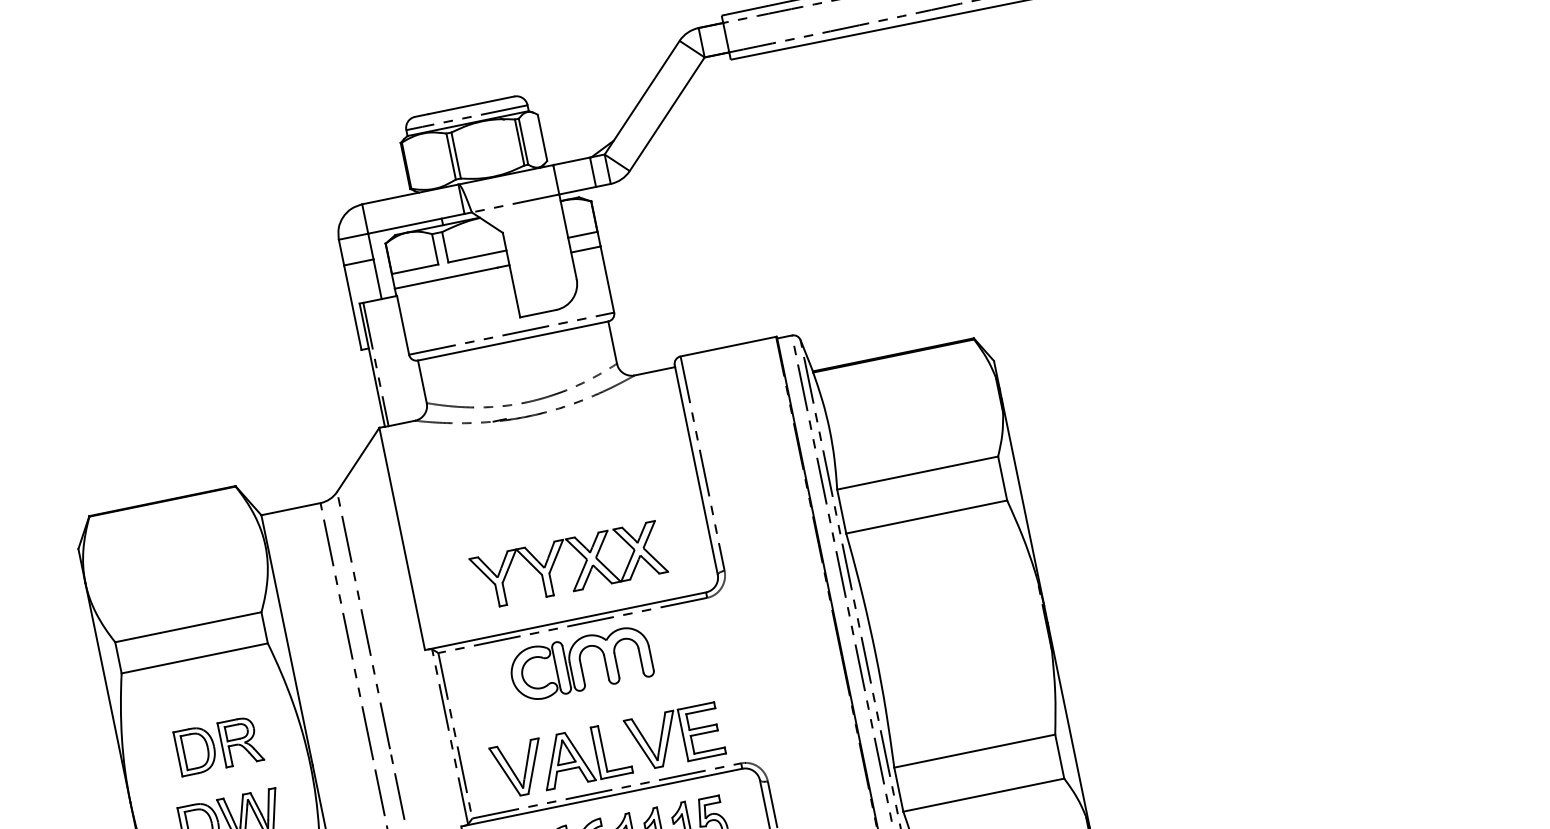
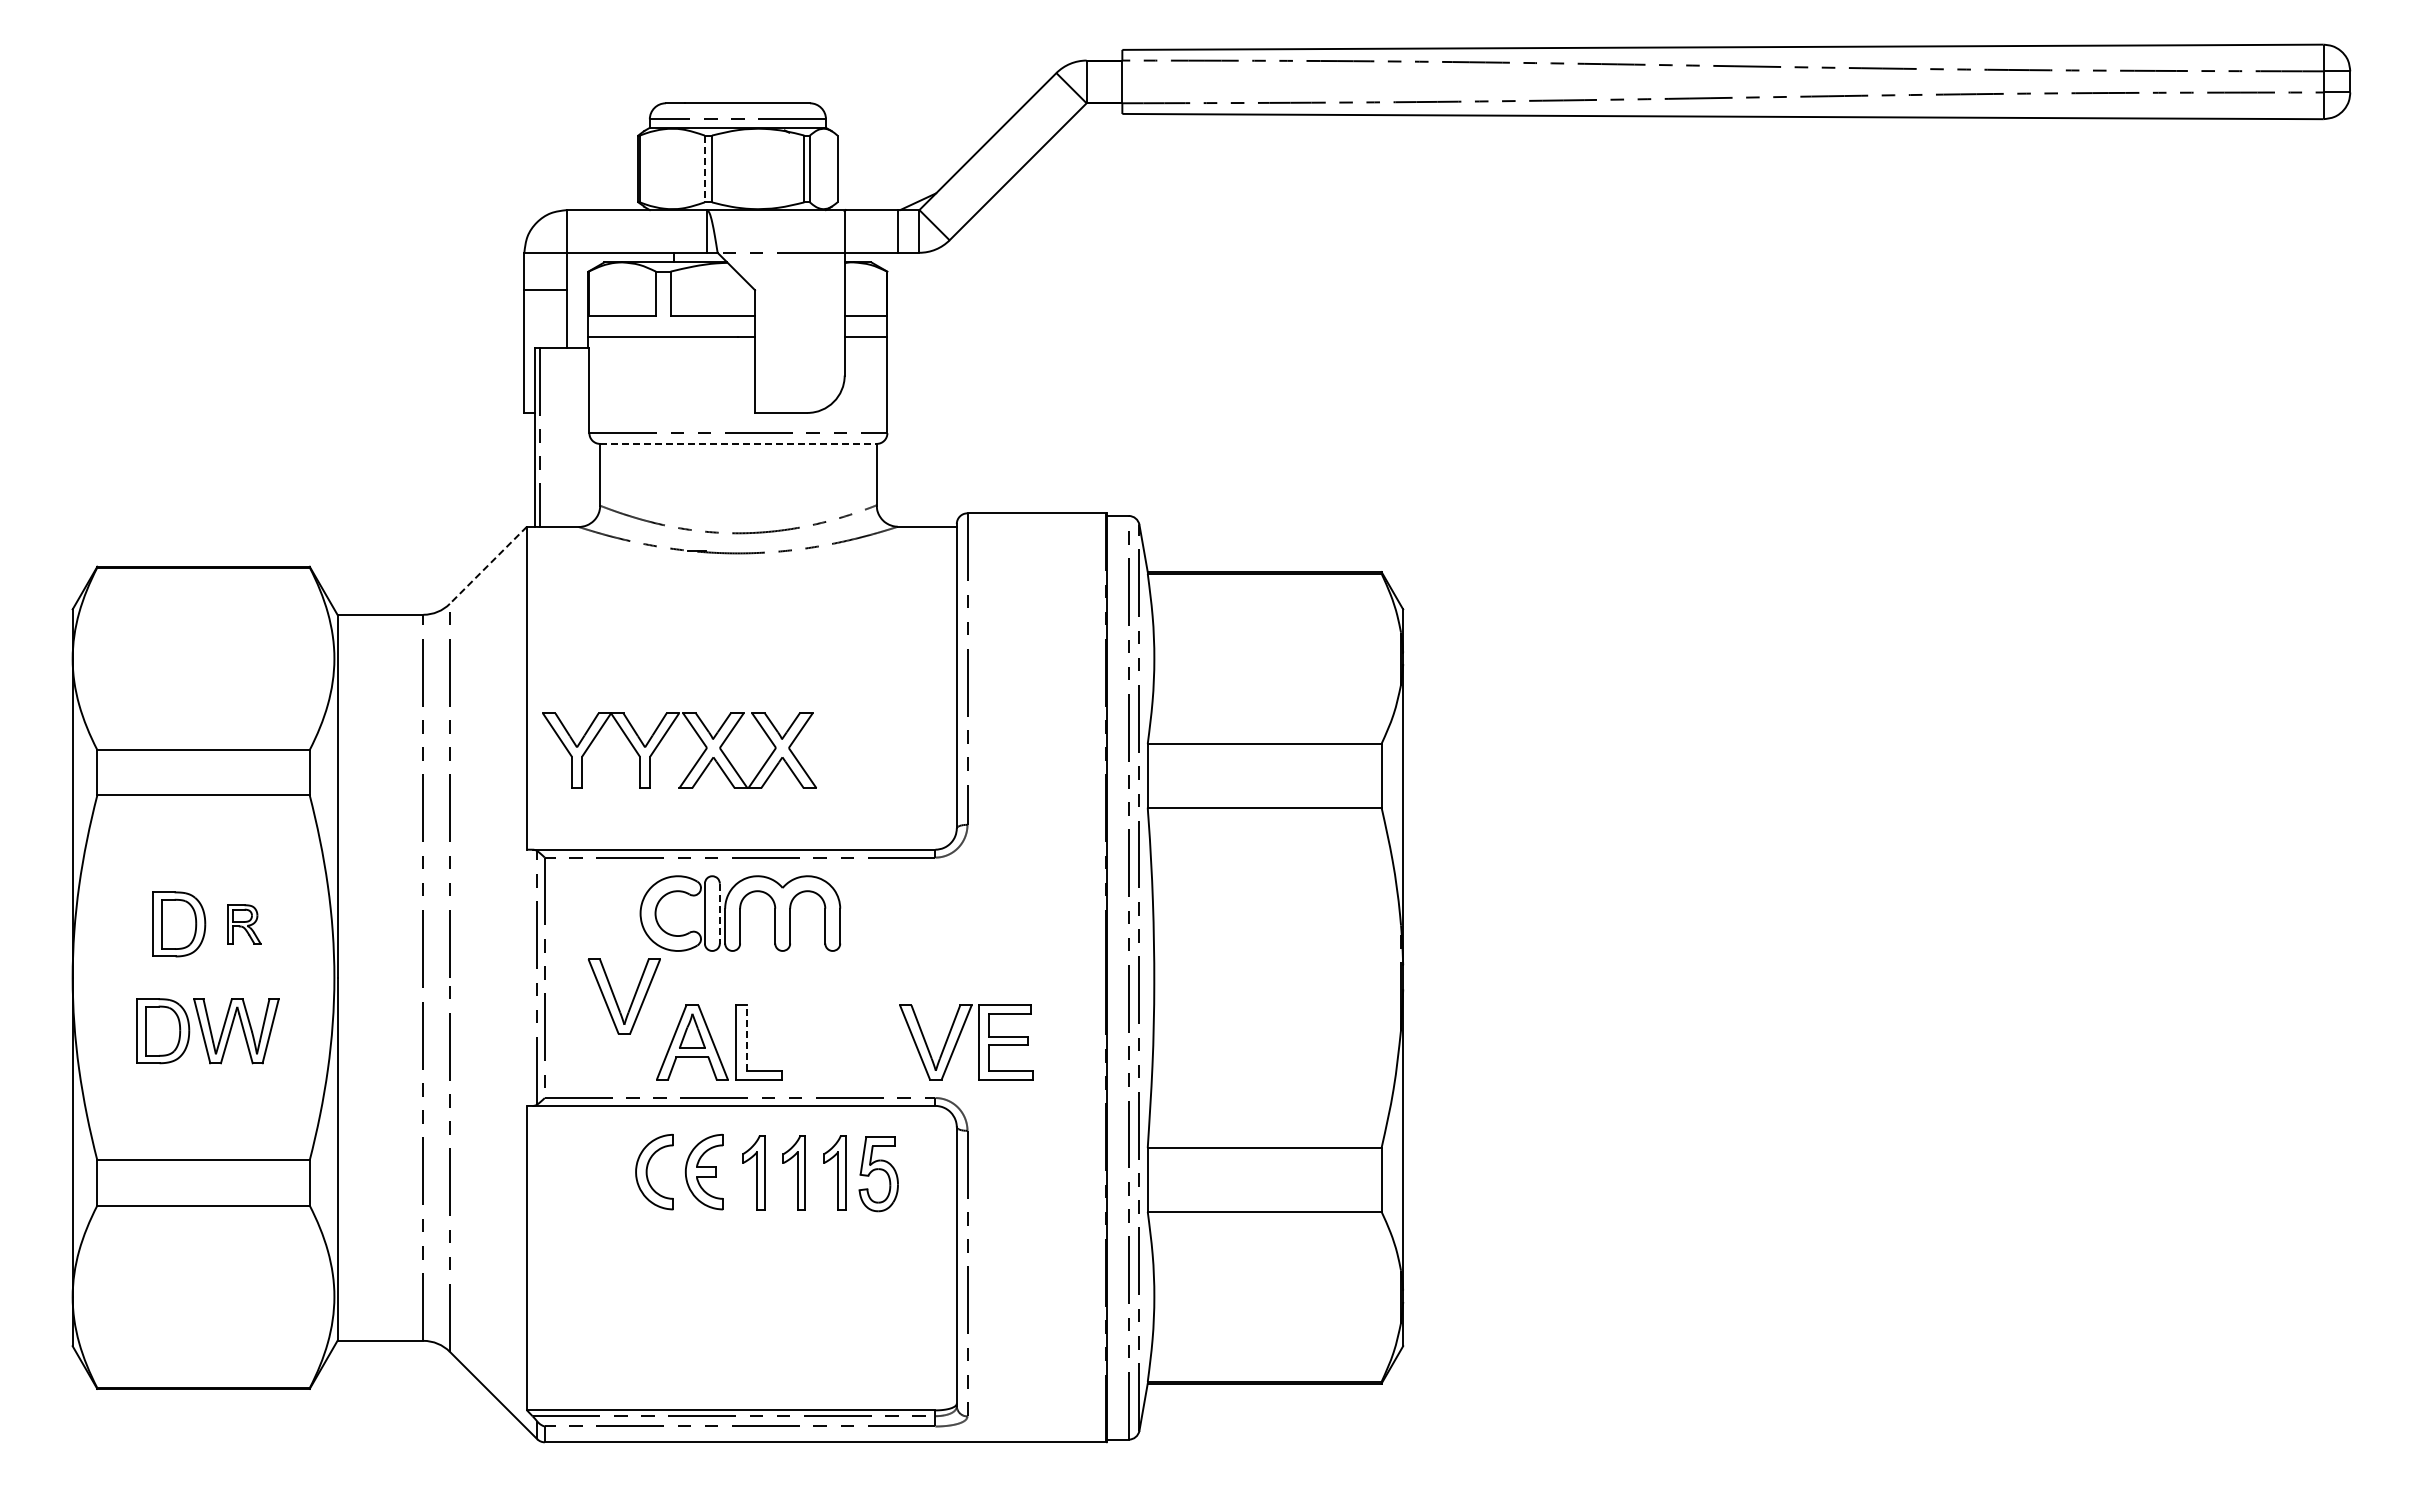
line: (451, 156) -> (704, 169), solid -> dashed
line: (513, 340) -> (738, 443), solid -> dashed
line: (358, 459) -> (488, 565), solid -> dashed
part: (555, 560) -> (662, 740), moved
line: (566, 666) -> (719, 913), solid -> dashed
part: (669, 735) -> (959, 1038), moved
part: (241, 741) -> (244, 924), size x0.6
line: (602, 748) -> (746, 1037), solid -> dashed
part: (514, 772) -> (616, 999), moved

